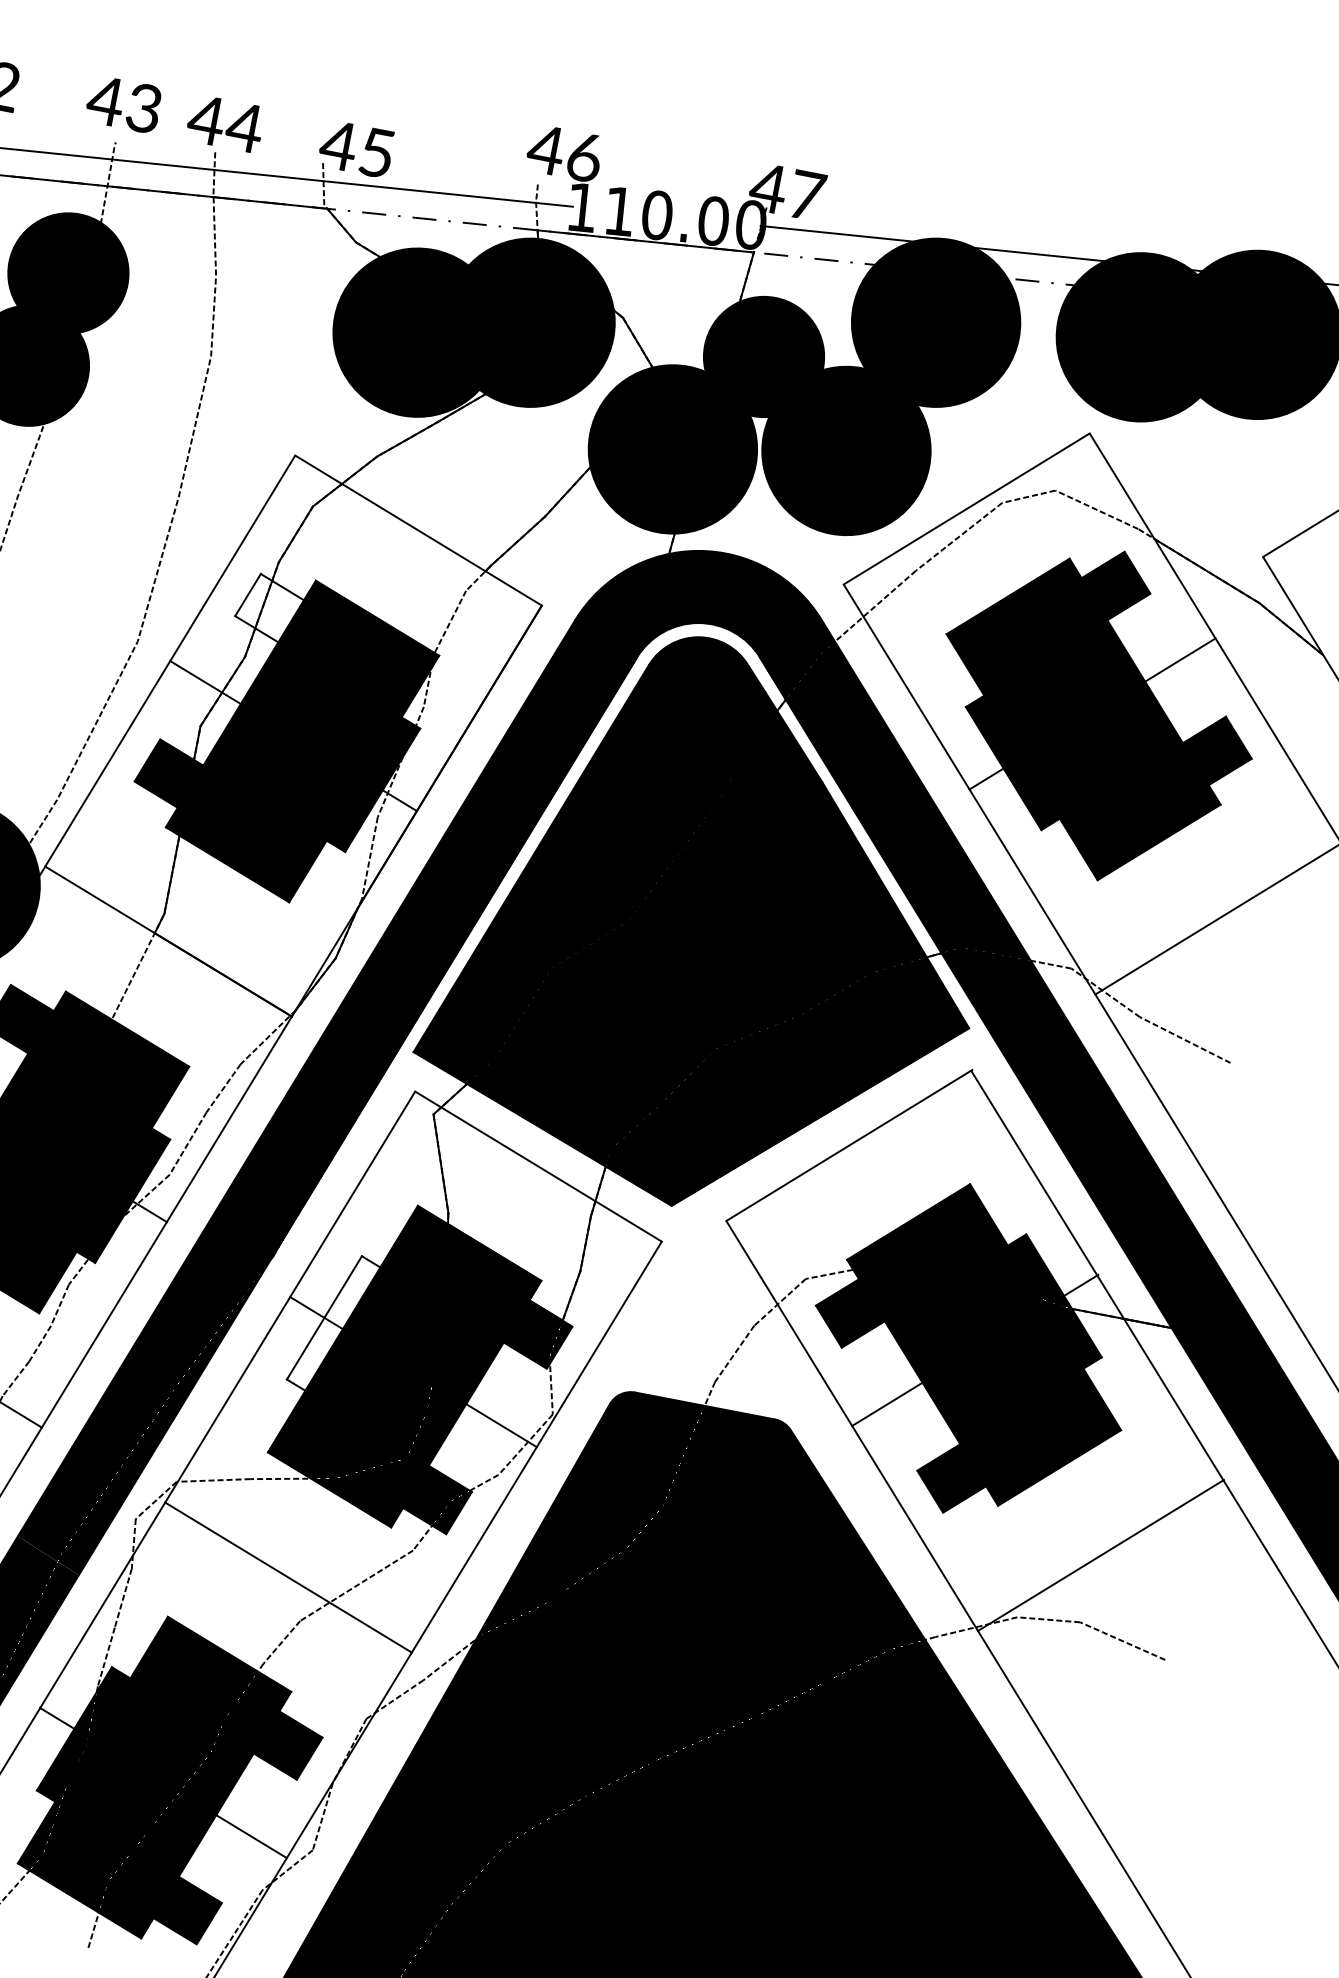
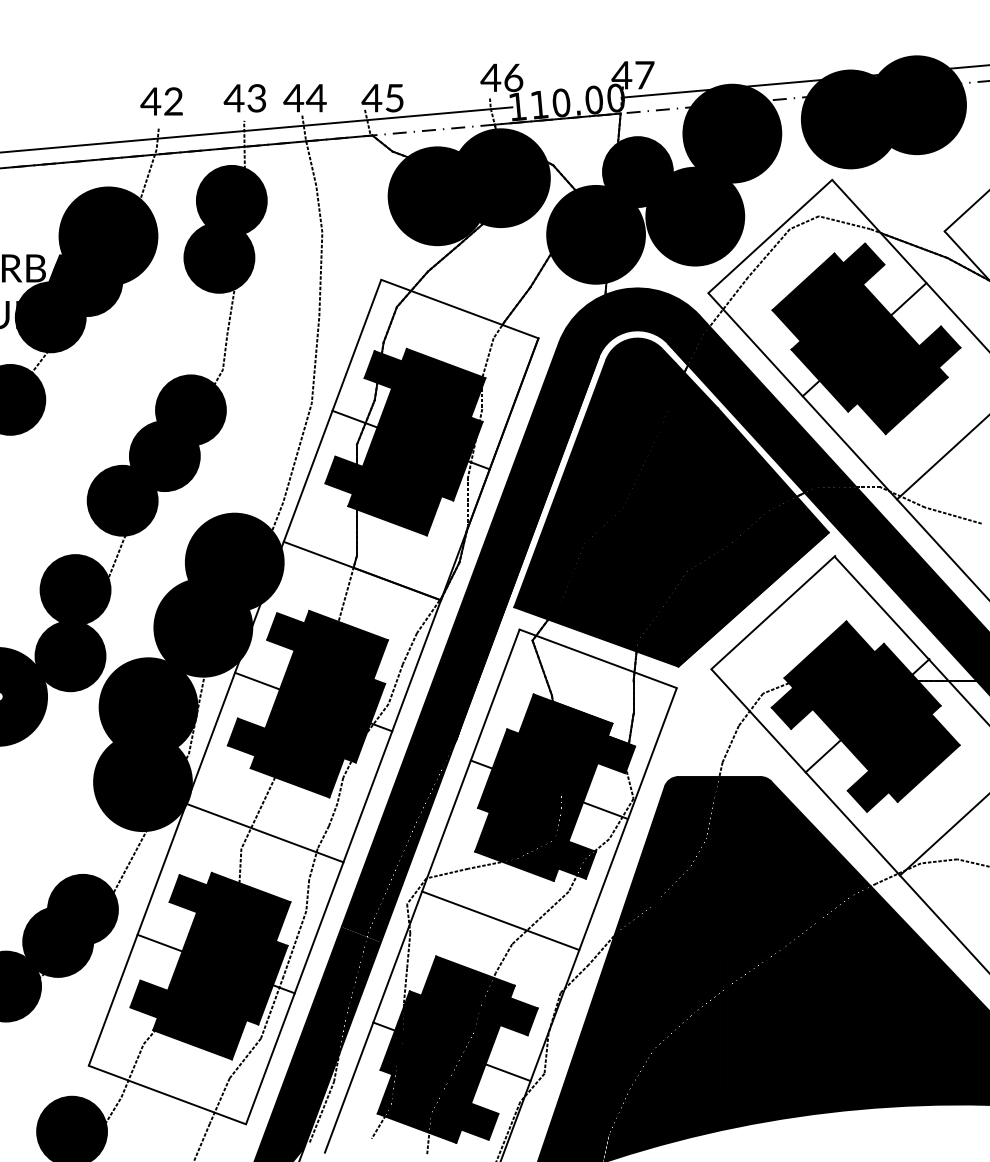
fill: (269, 607) -> (383, 369), added
fill: (333, 1322) -> (498, 770), added

